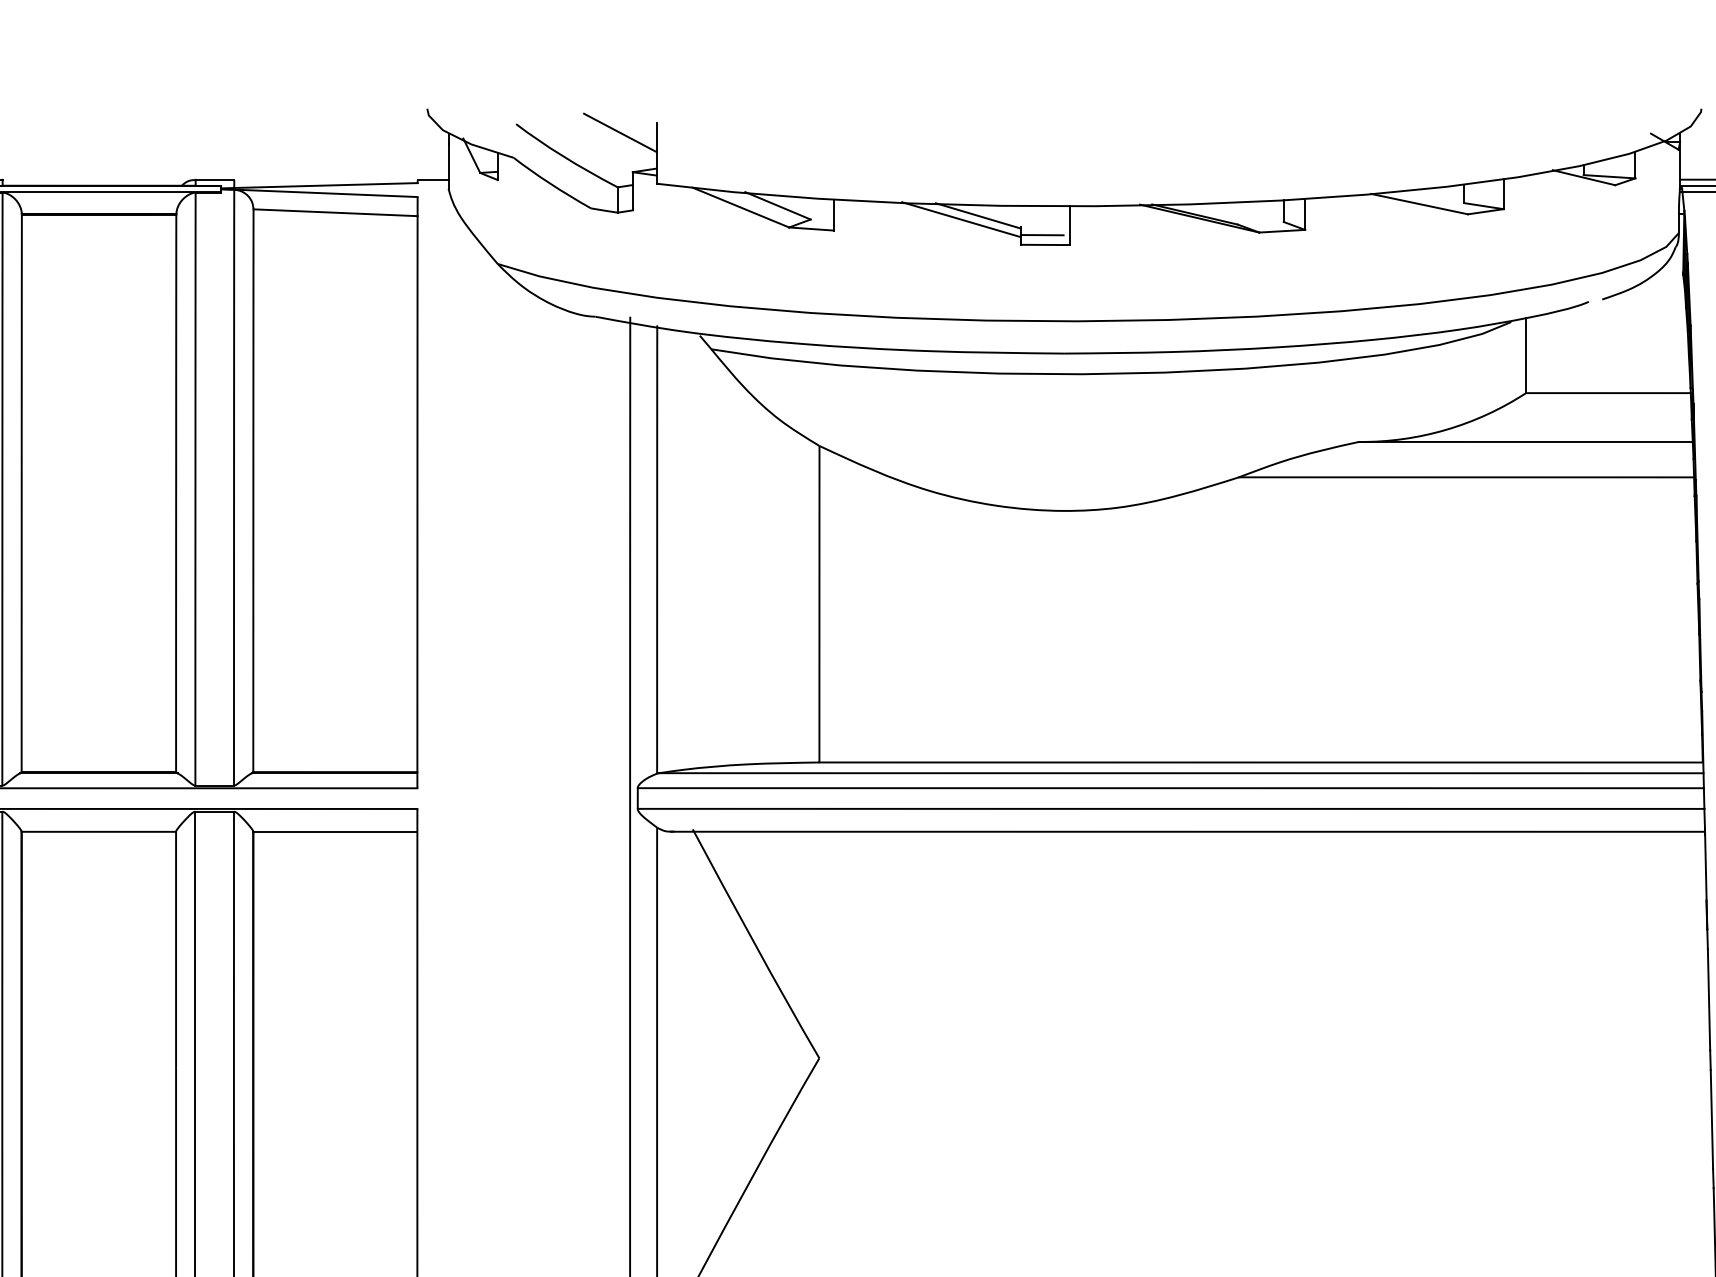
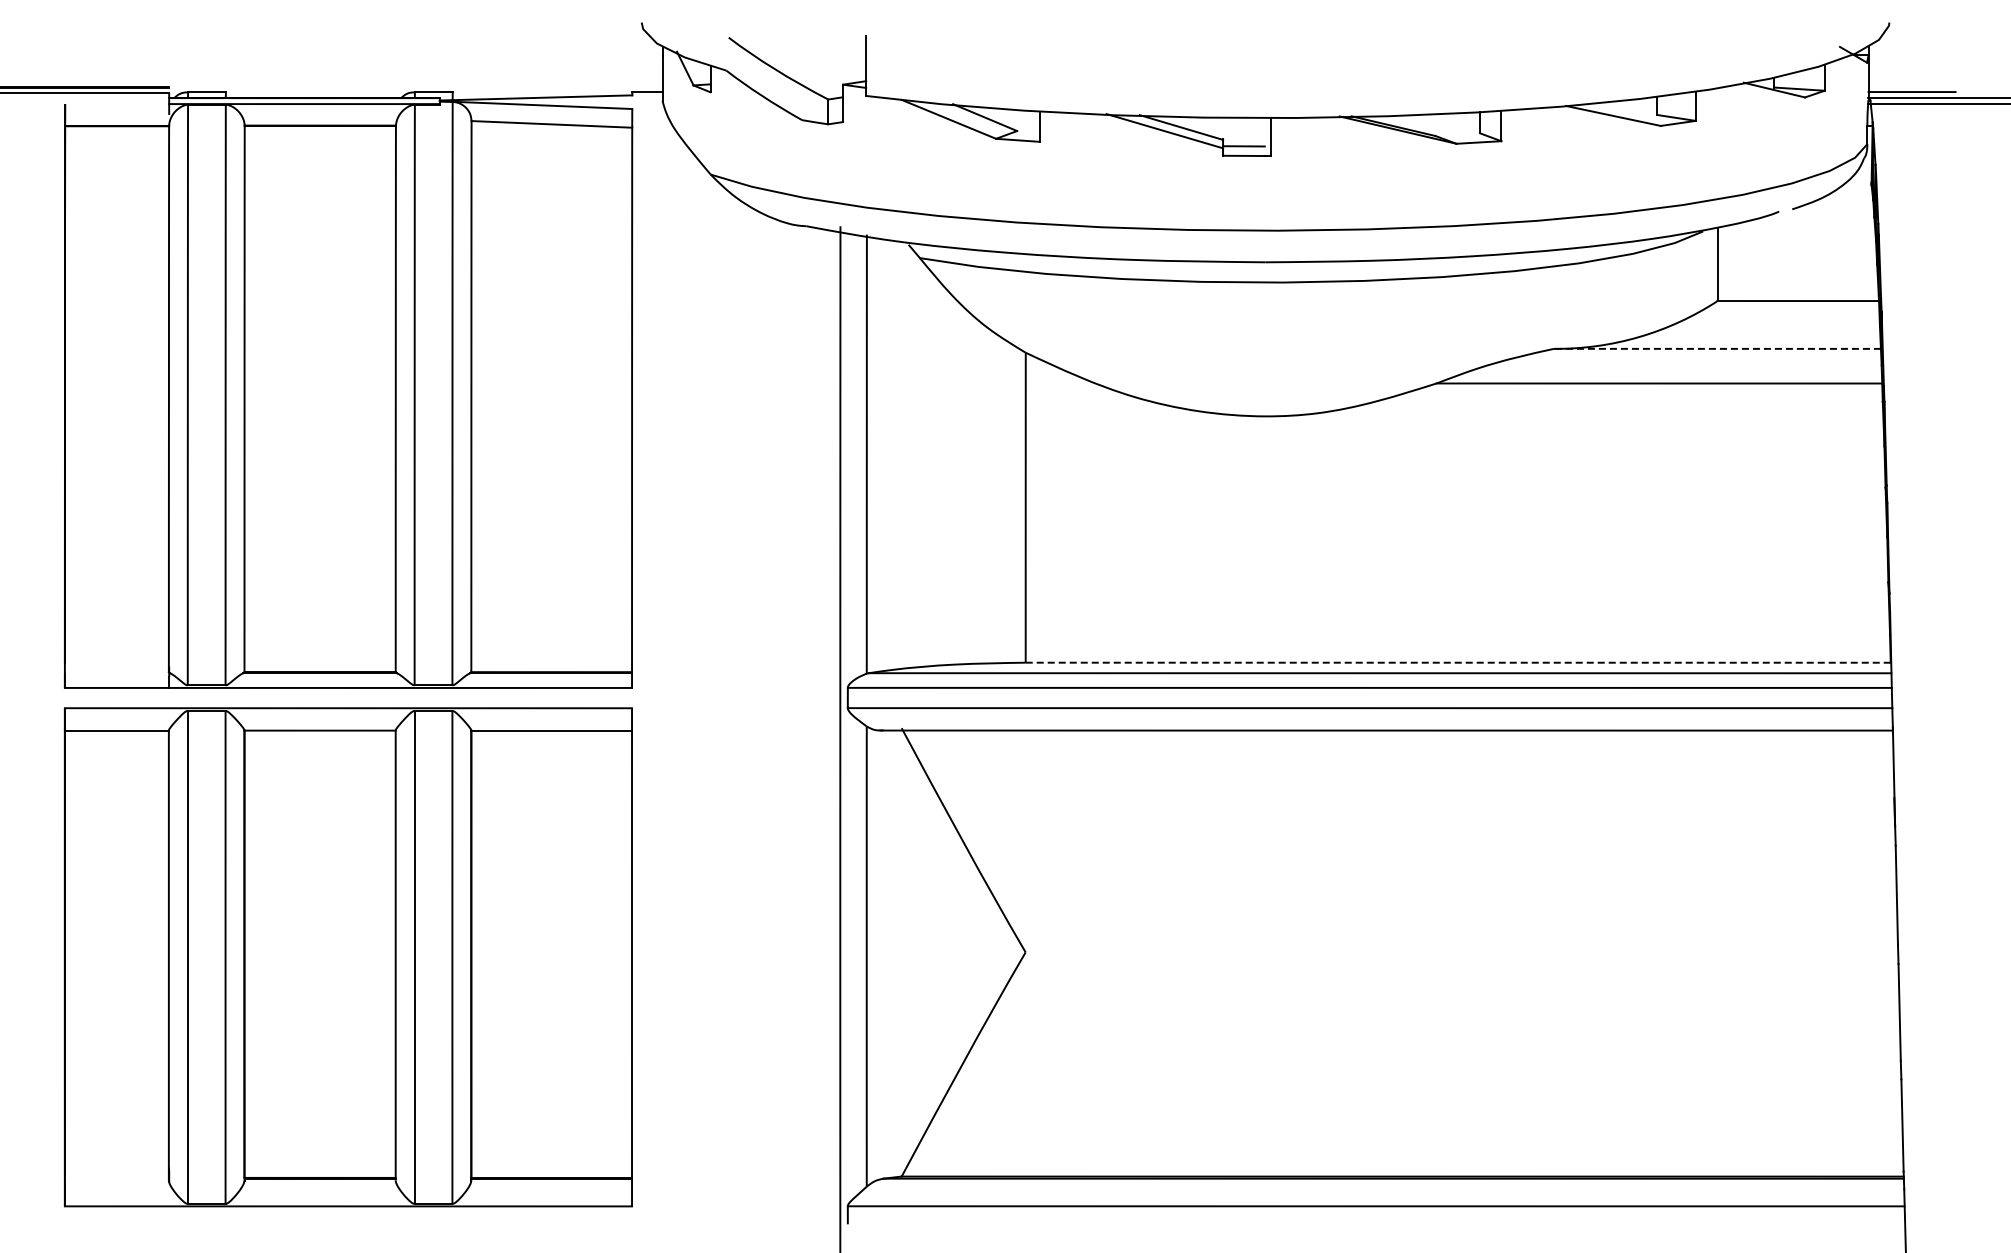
line: (620, 132) -> (830, 45), removed
line: (1524, 441) -> (1716, 348), solid -> dashed
line: (1261, 762) -> (1458, 662), solid -> dashed

